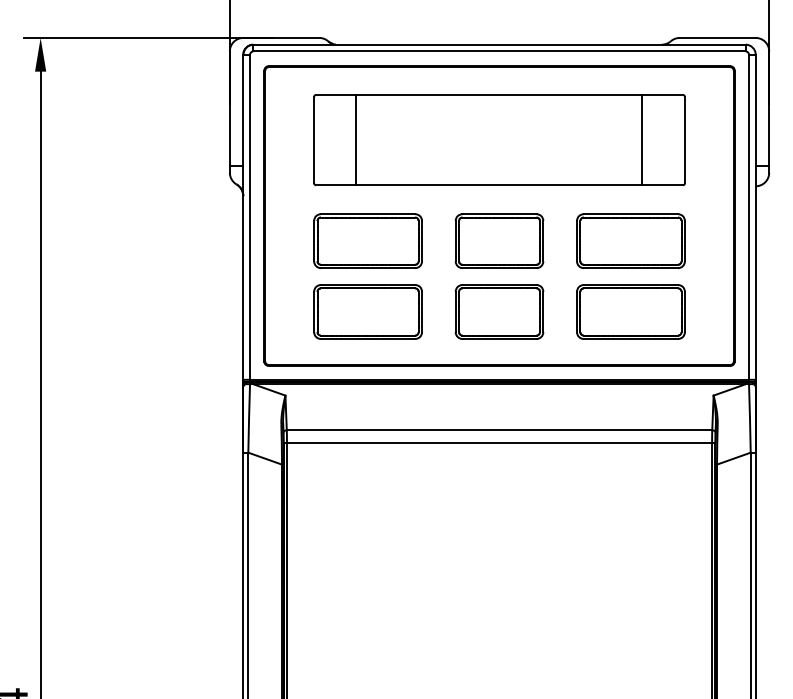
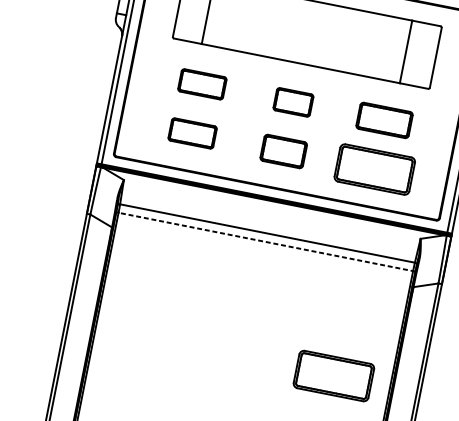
part: (367, 240) -> (202, 83), size x0.6
part: (499, 240) -> (293, 101), size x0.6
part: (630, 240) -> (384, 119), size x0.7
part: (367, 311) -> (192, 133), size x0.6
part: (499, 311) -> (283, 151), size x0.7
line: (500, 442) -> (266, 242), solid -> dashed
part: (630, 609) -> (333, 375), added

